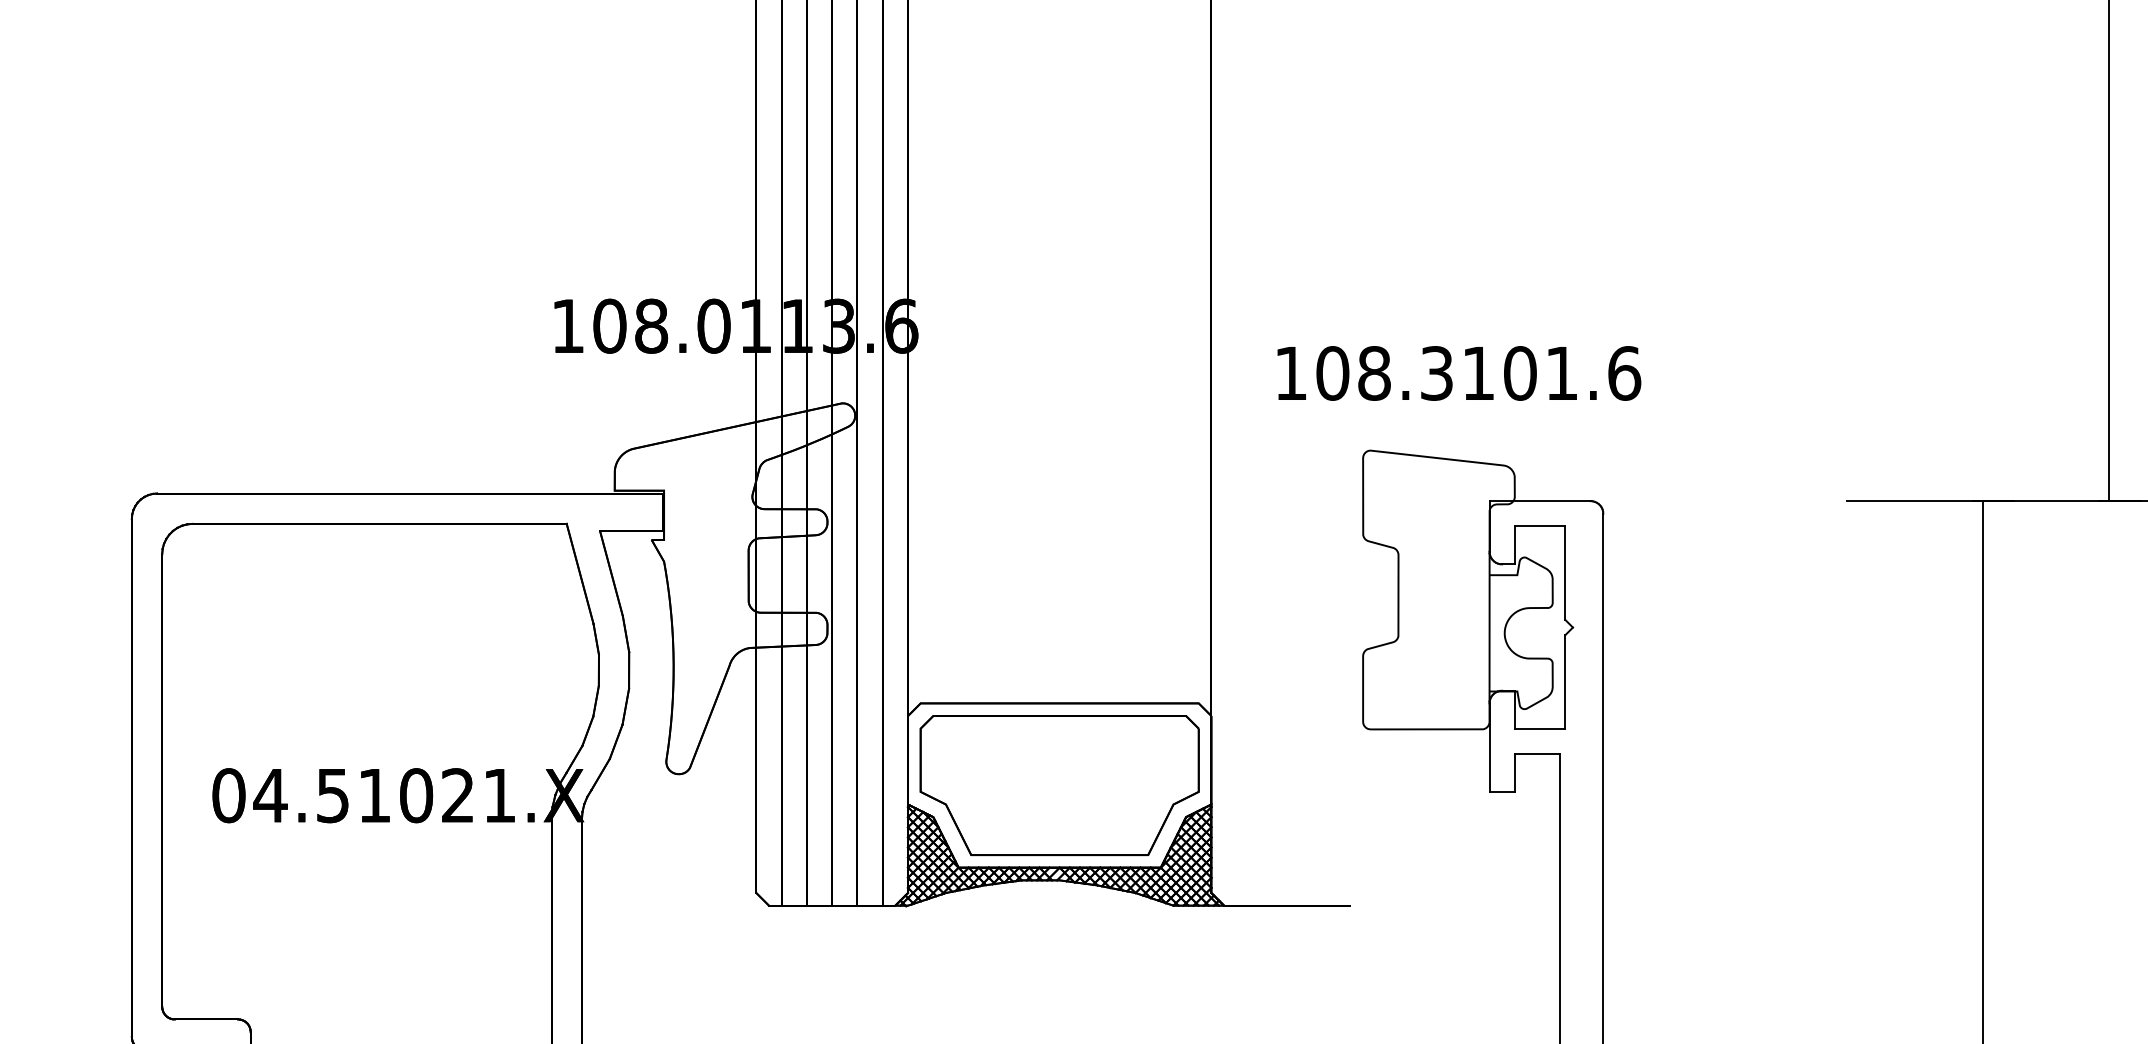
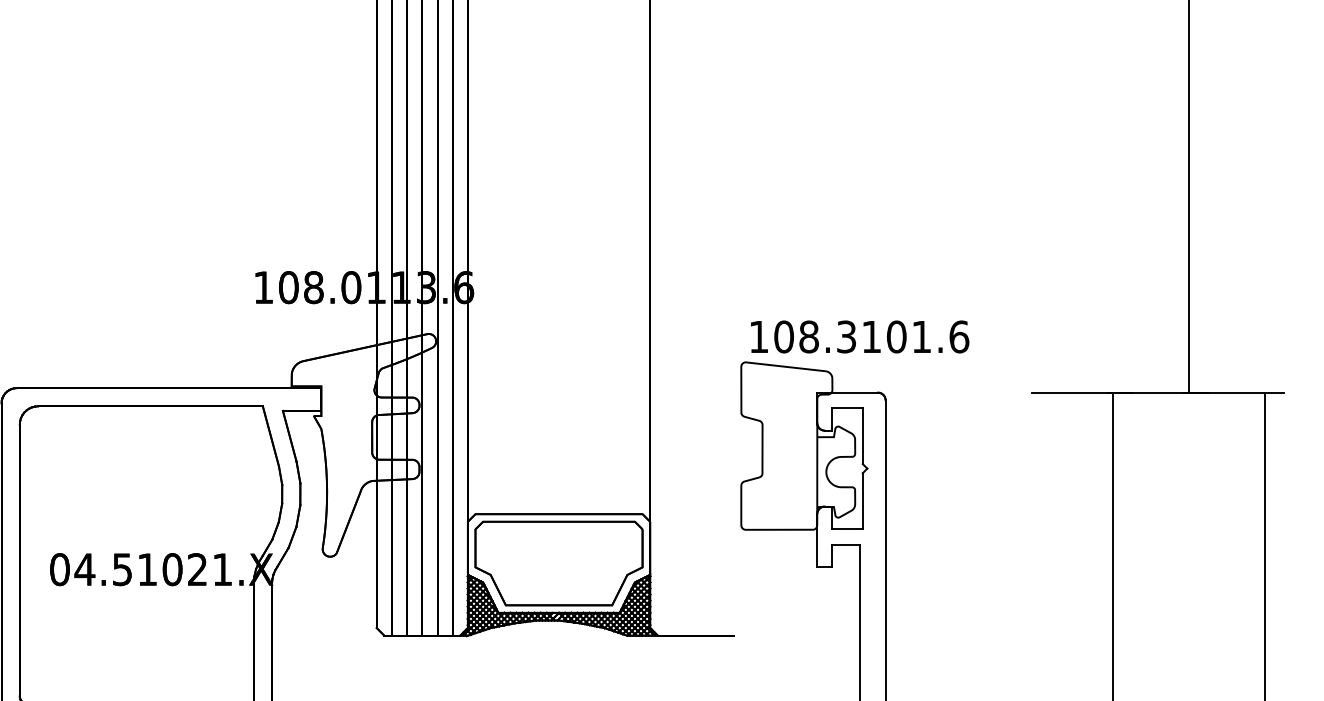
text: (1460, 372) -> (860, 336), moved

